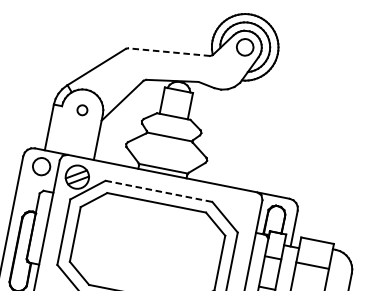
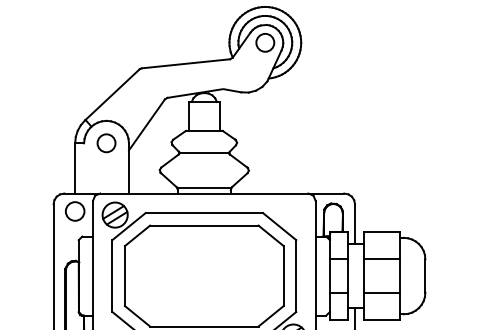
line: (168, 51) -> (185, 63), dashed -> solid
circle: (82, 110) -> (106, 143), size x1.67
line: (159, 191) -> (204, 213), dashed -> solid

